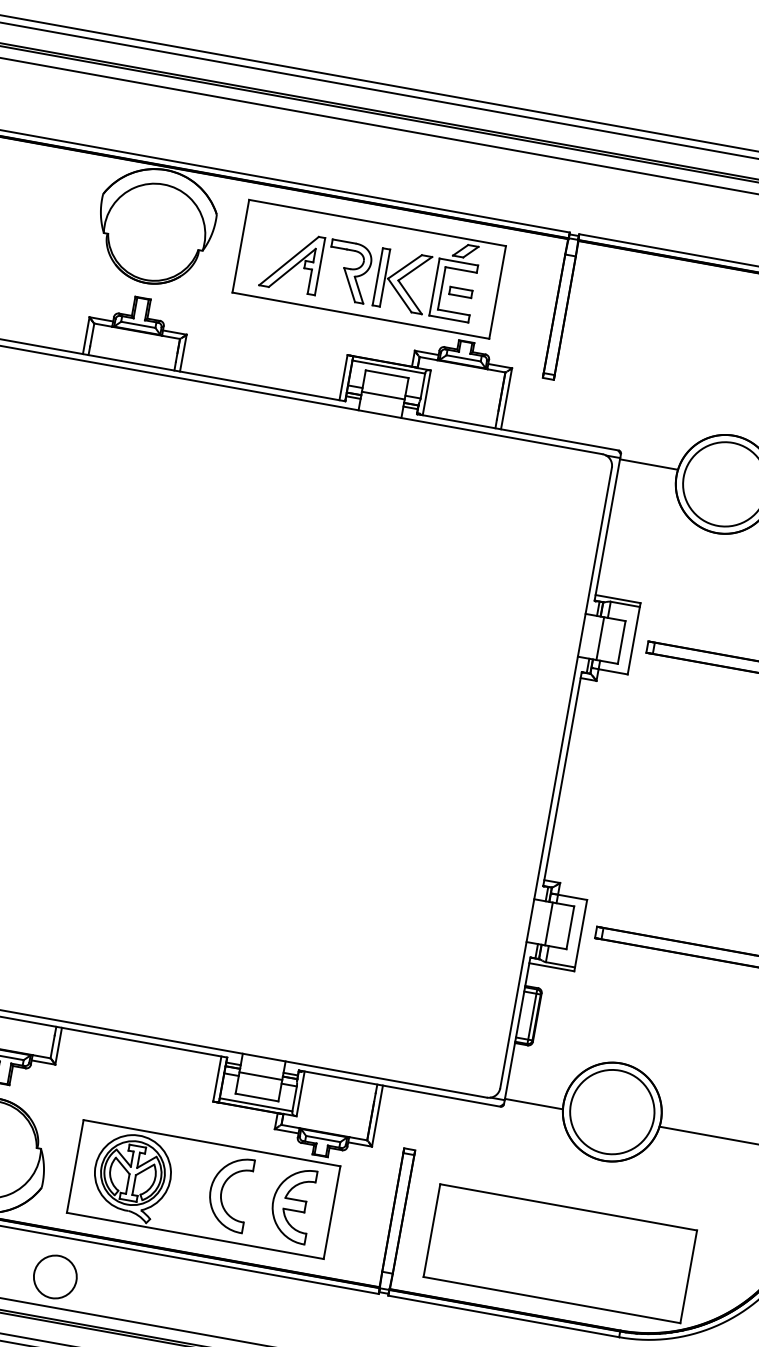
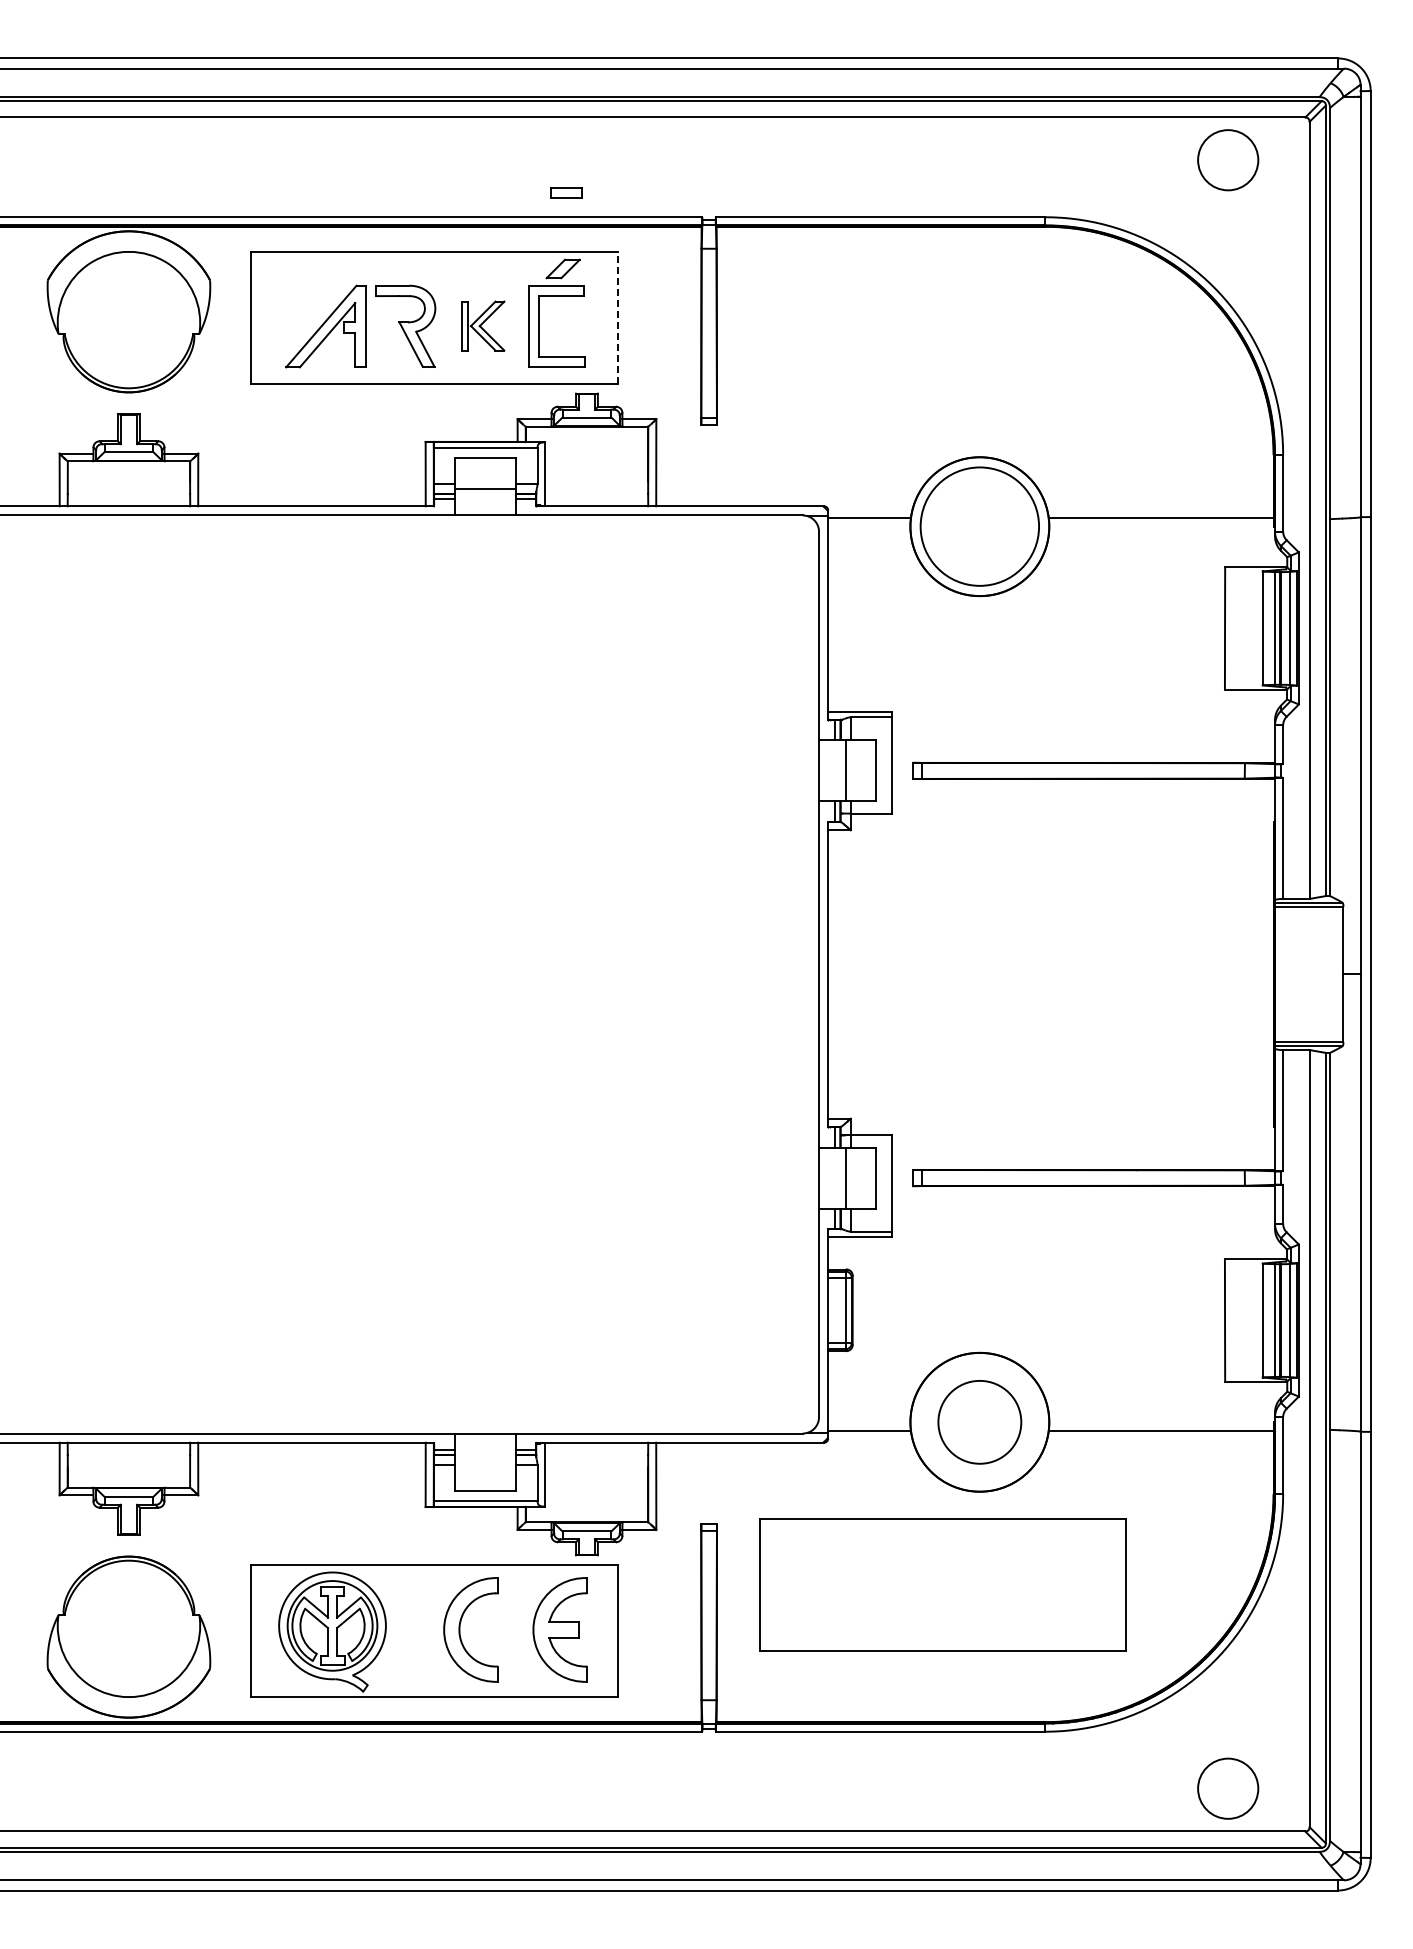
part: (402, 280) -> (483, 325), size x0.6
part: (460, 291) -> (566, 192), moved
line: (497, 292) -> (617, 317), solid -> dashed
line: (260, 1075) -> (484, 1459), removed
circle: (612, 1112) -> (979, 1422), size x0.7
part: (559, 1253) -> (942, 1584), moved
circle: (55, 1276) -> (251, 1788), removed

